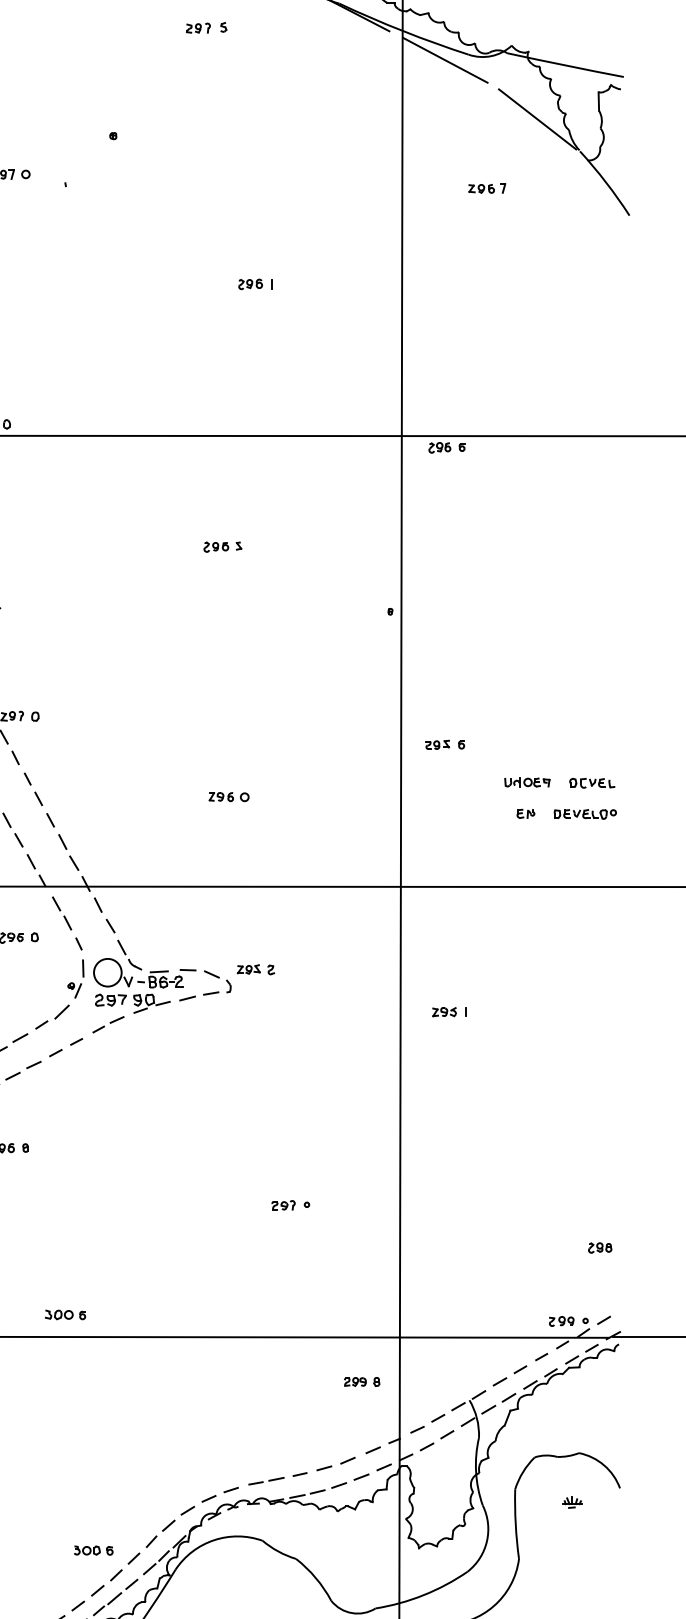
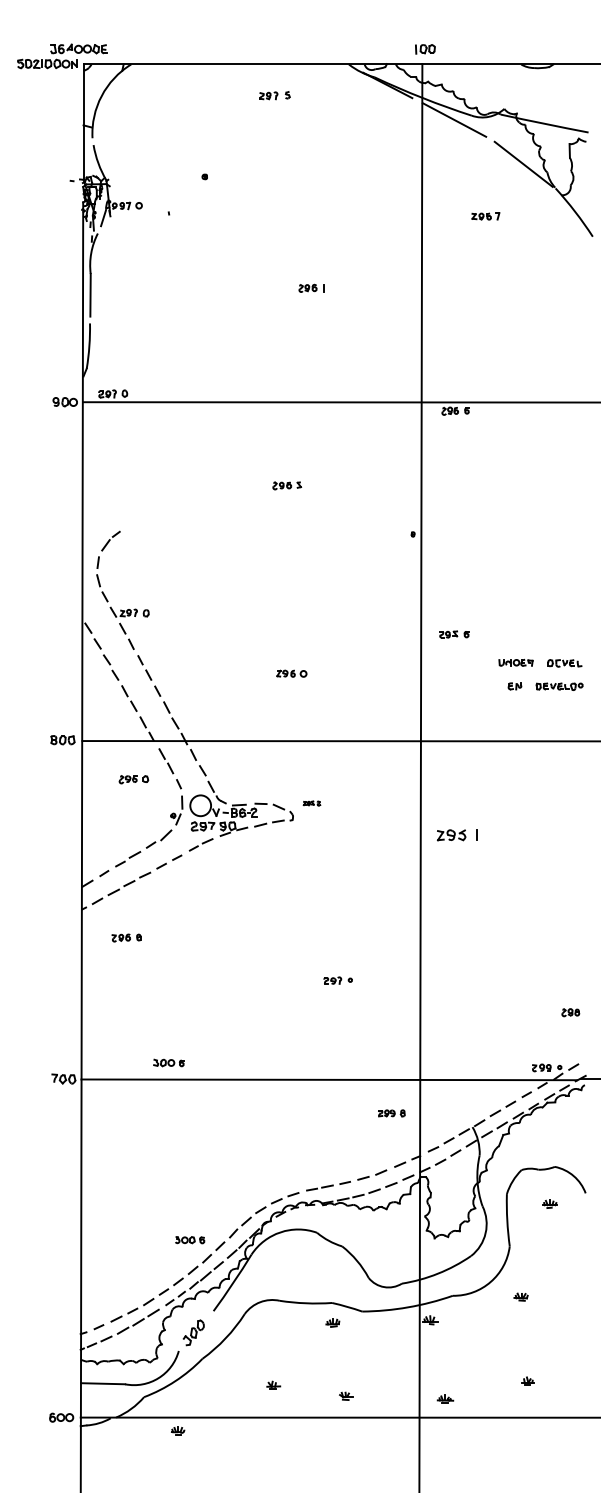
part: (255, 969) -> (311, 803), size x0.6
part: (449, 1012) -> (457, 835), size x1.6

